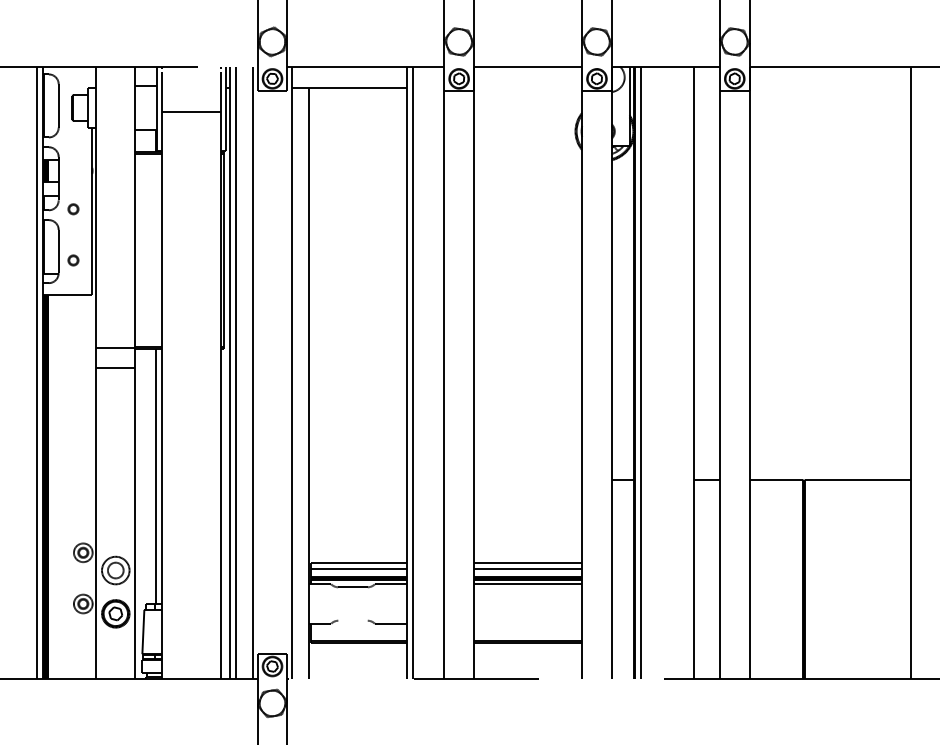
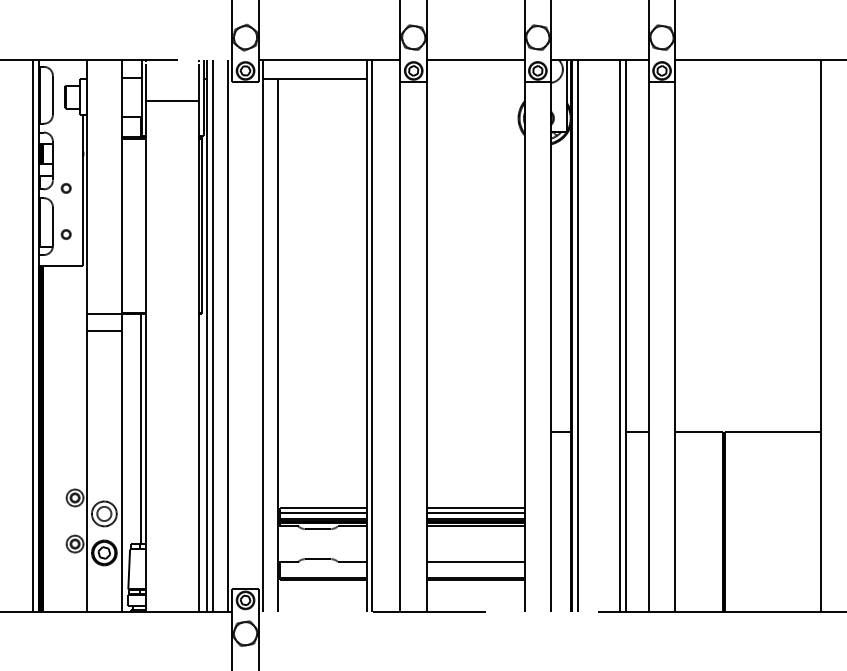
line: (688, 372) -> (620, 335), added
line: (352, 620) -> (317, 558), added
line: (527, 623) -> (475, 561), added

